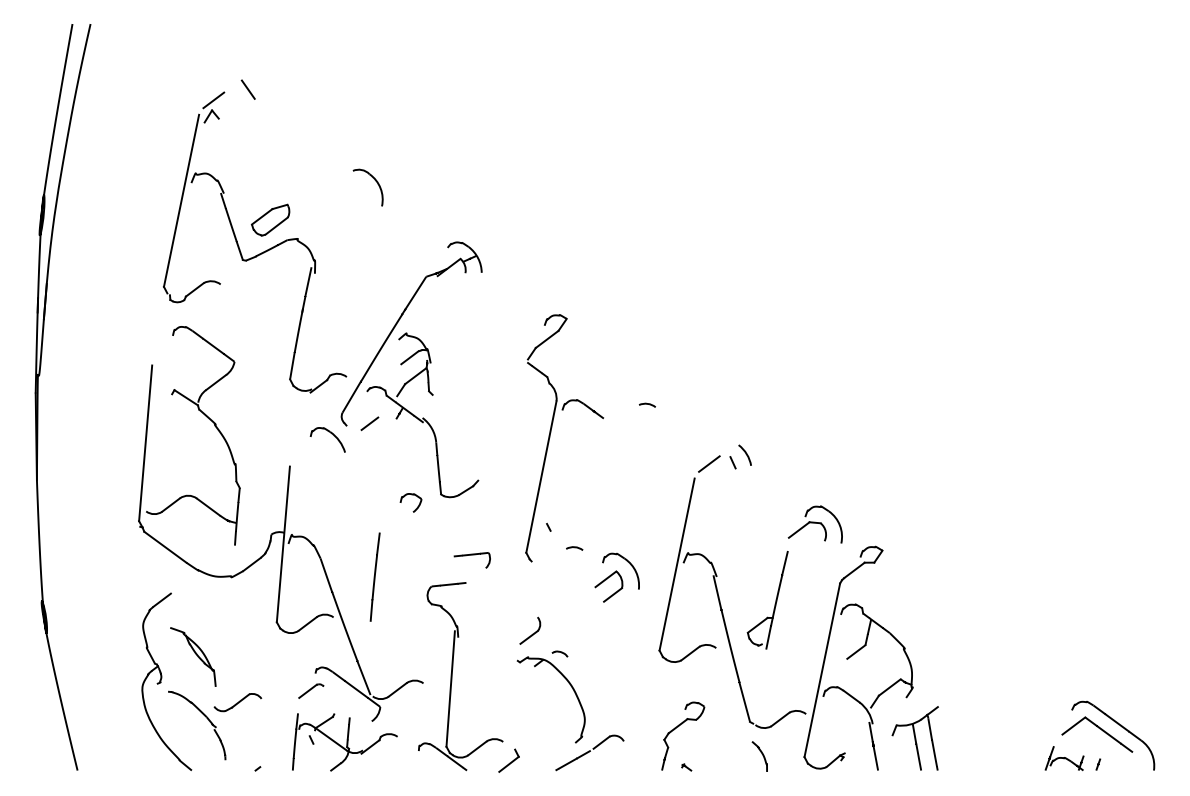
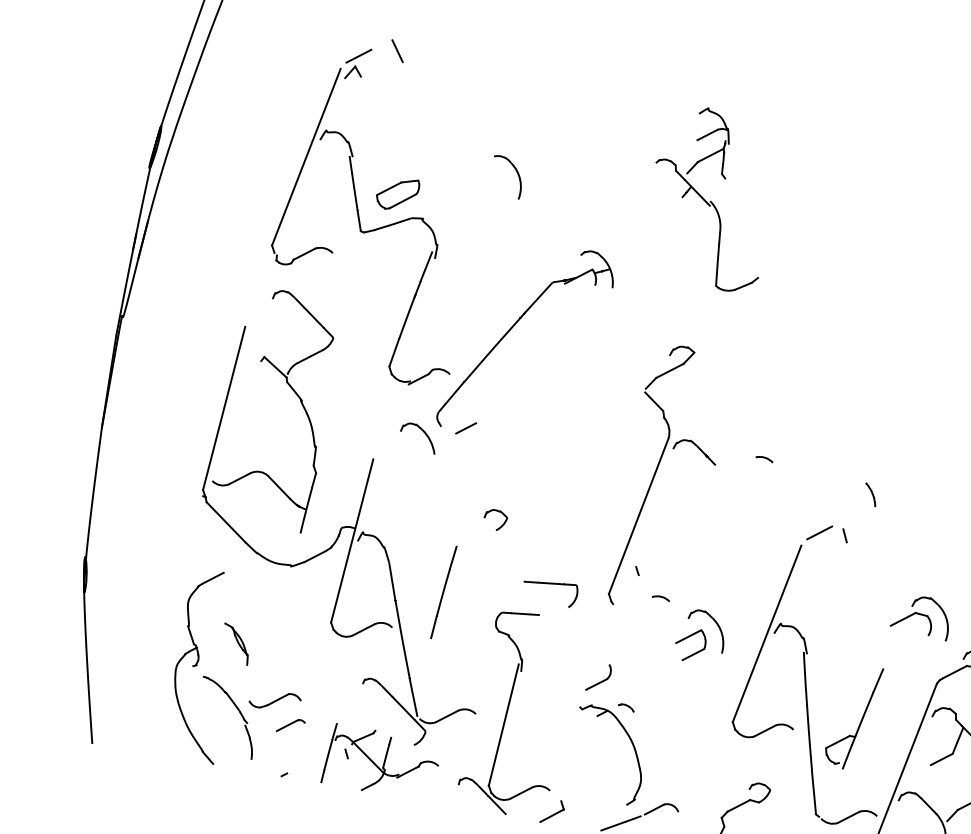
part: (422, 415) -> (710, 198), moved
arc: (745, 454) -> (871, 494), moved
part: (471, 560) -> (549, 592), size x1.4
part: (775, 600) -> (861, 718), moved
part: (193, 656) -> (236, 643), size x0.6
part: (311, 690) -> (291, 725), moved

